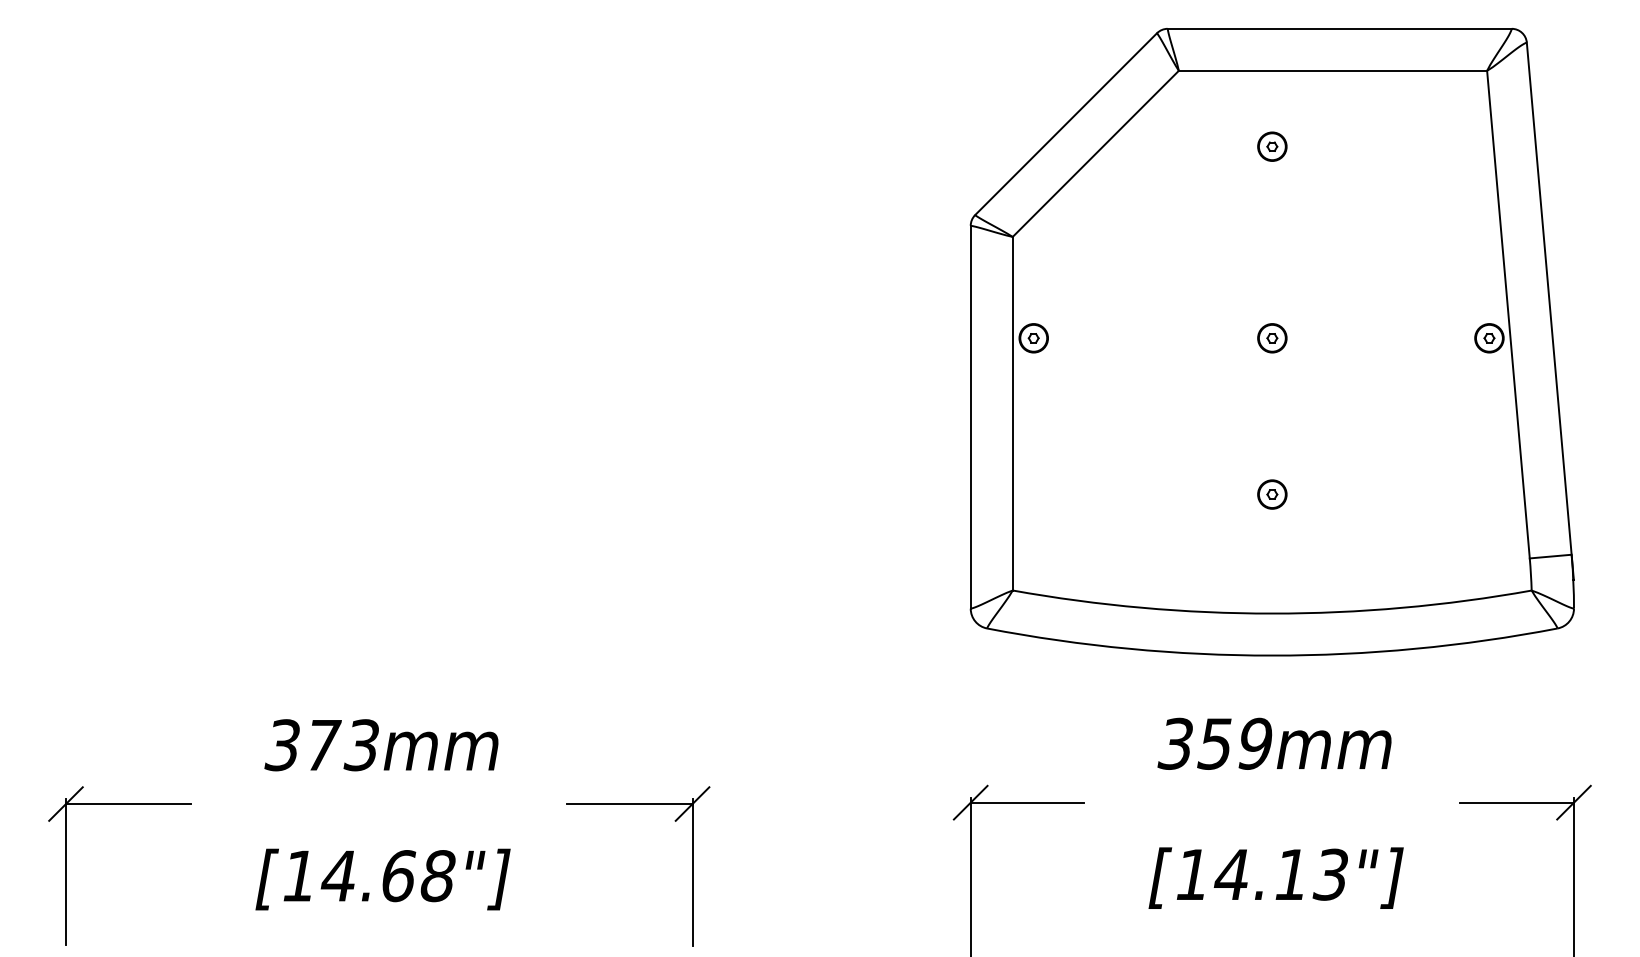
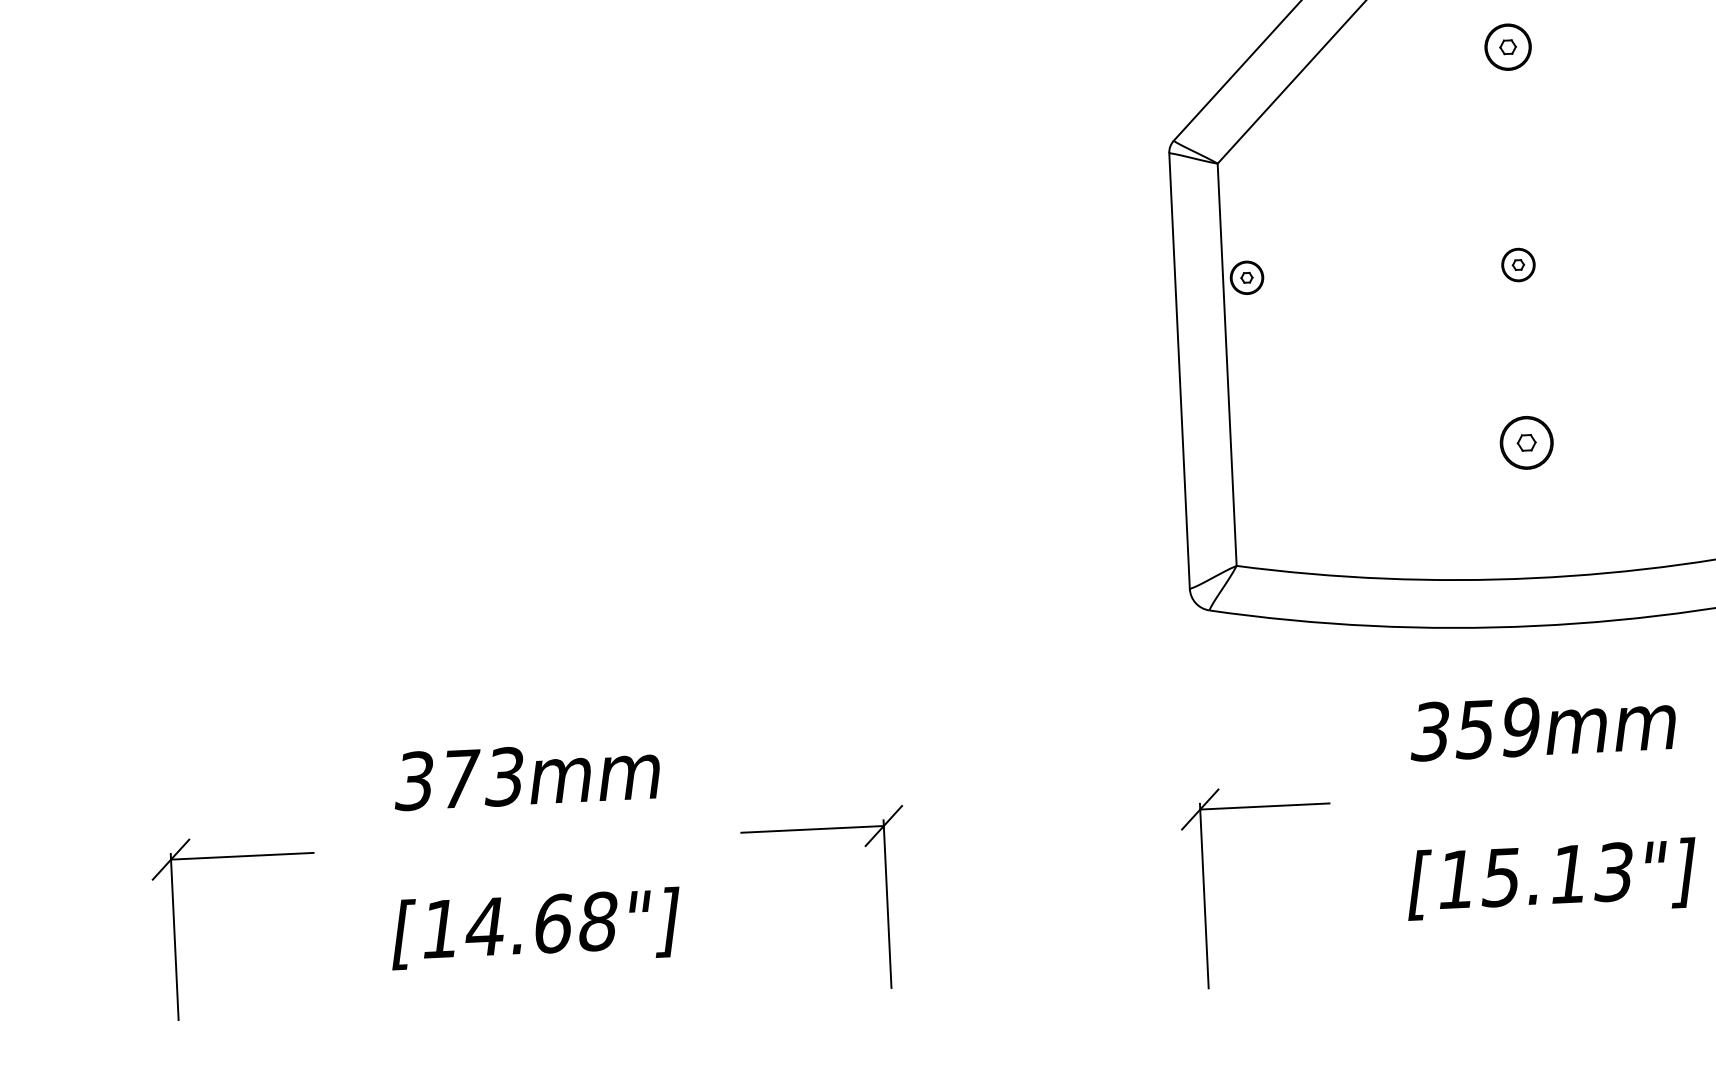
part: (1272, 146) -> (1508, 46), size x1.4
part: (1272, 494) -> (1526, 442), size x1.6
text: (1230, 874) -> (1499, 877), [14.13"] -> [15.13"]

